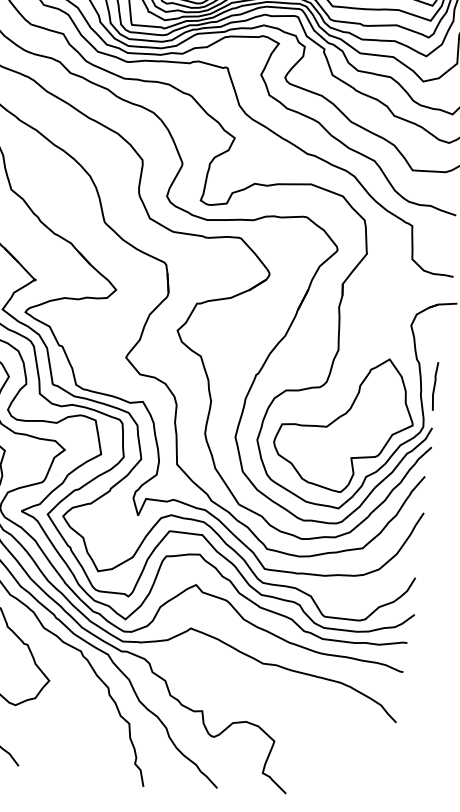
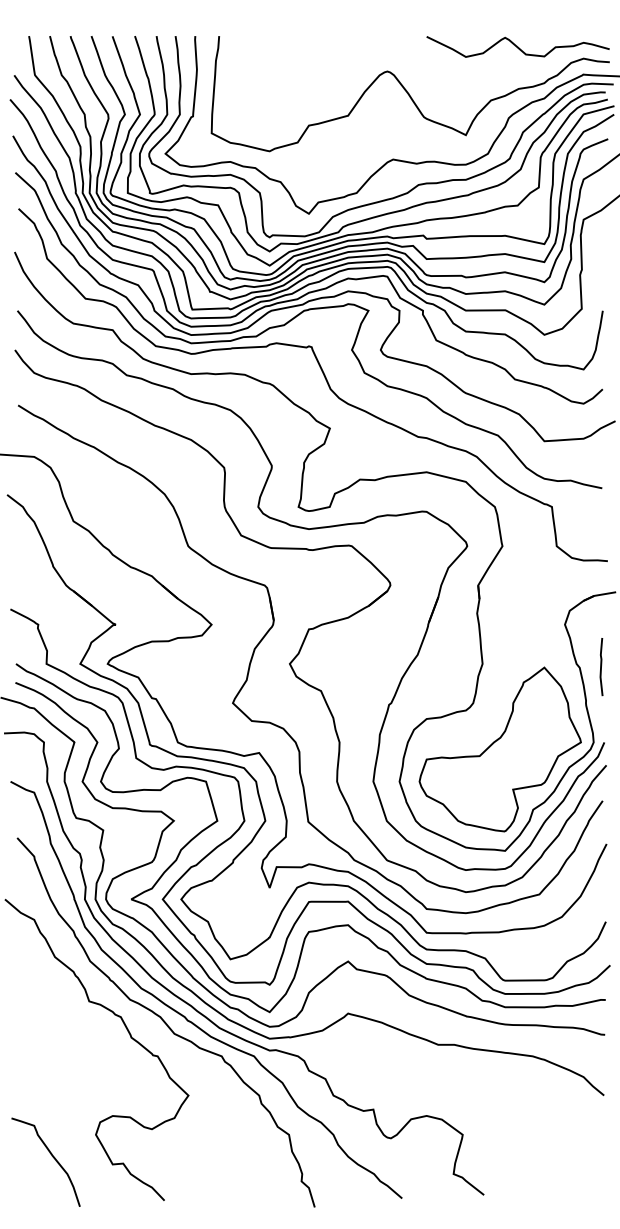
line: (434, 386) -> (601, 667), moved

